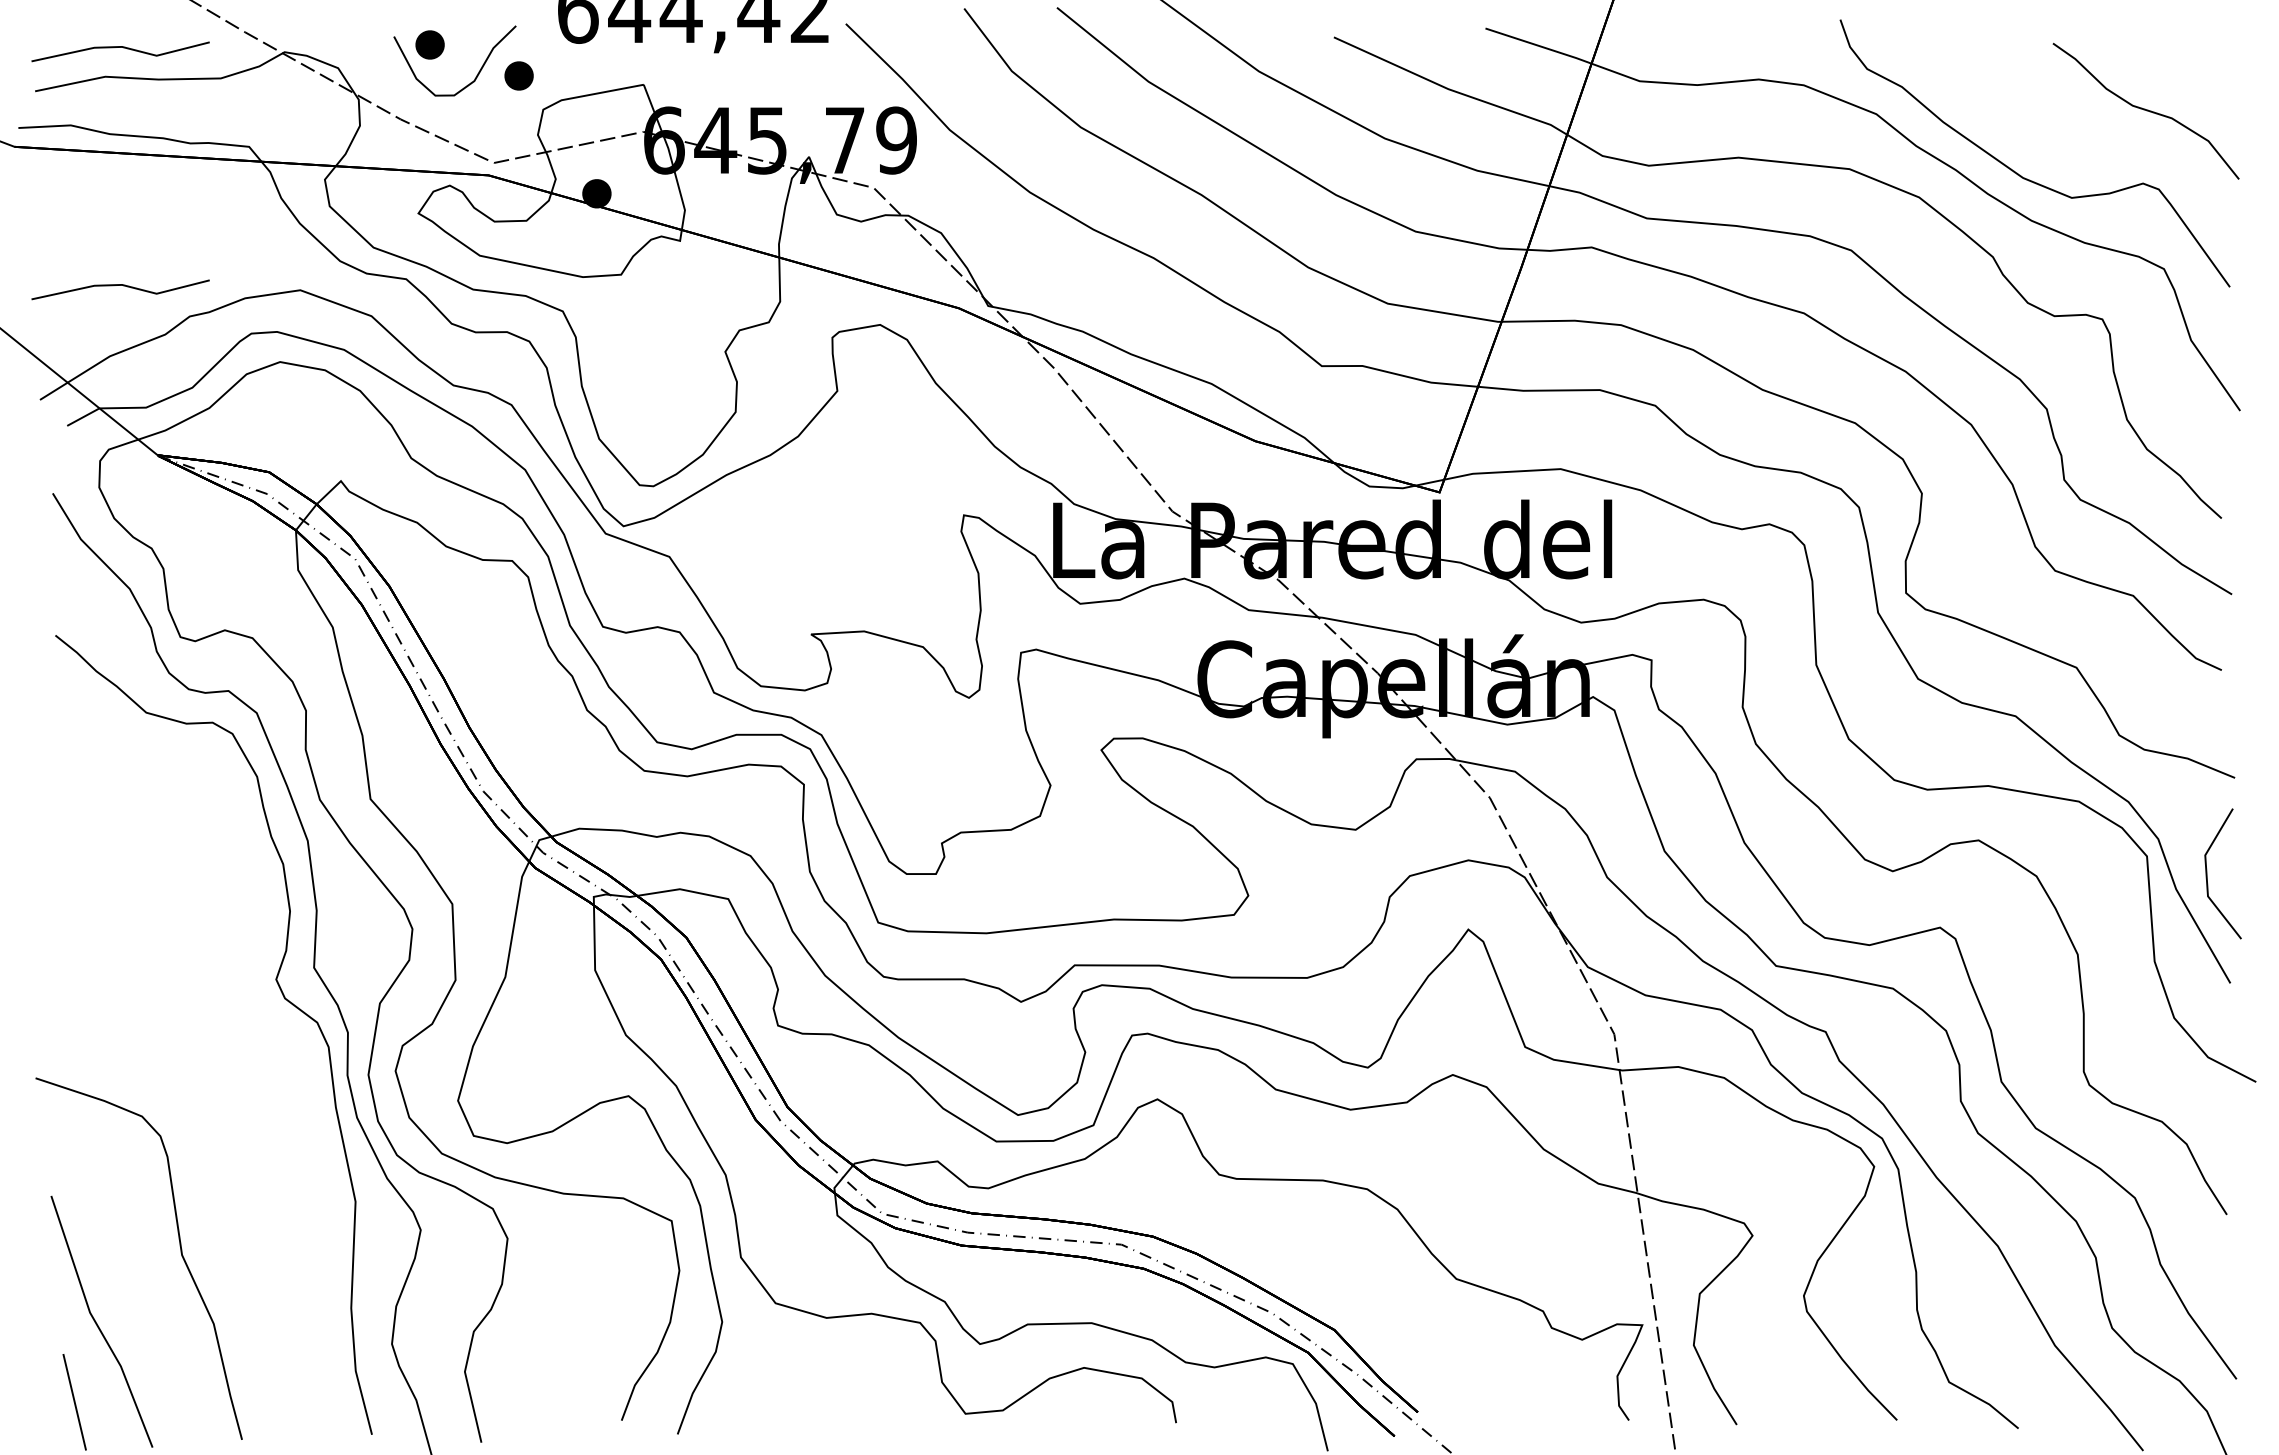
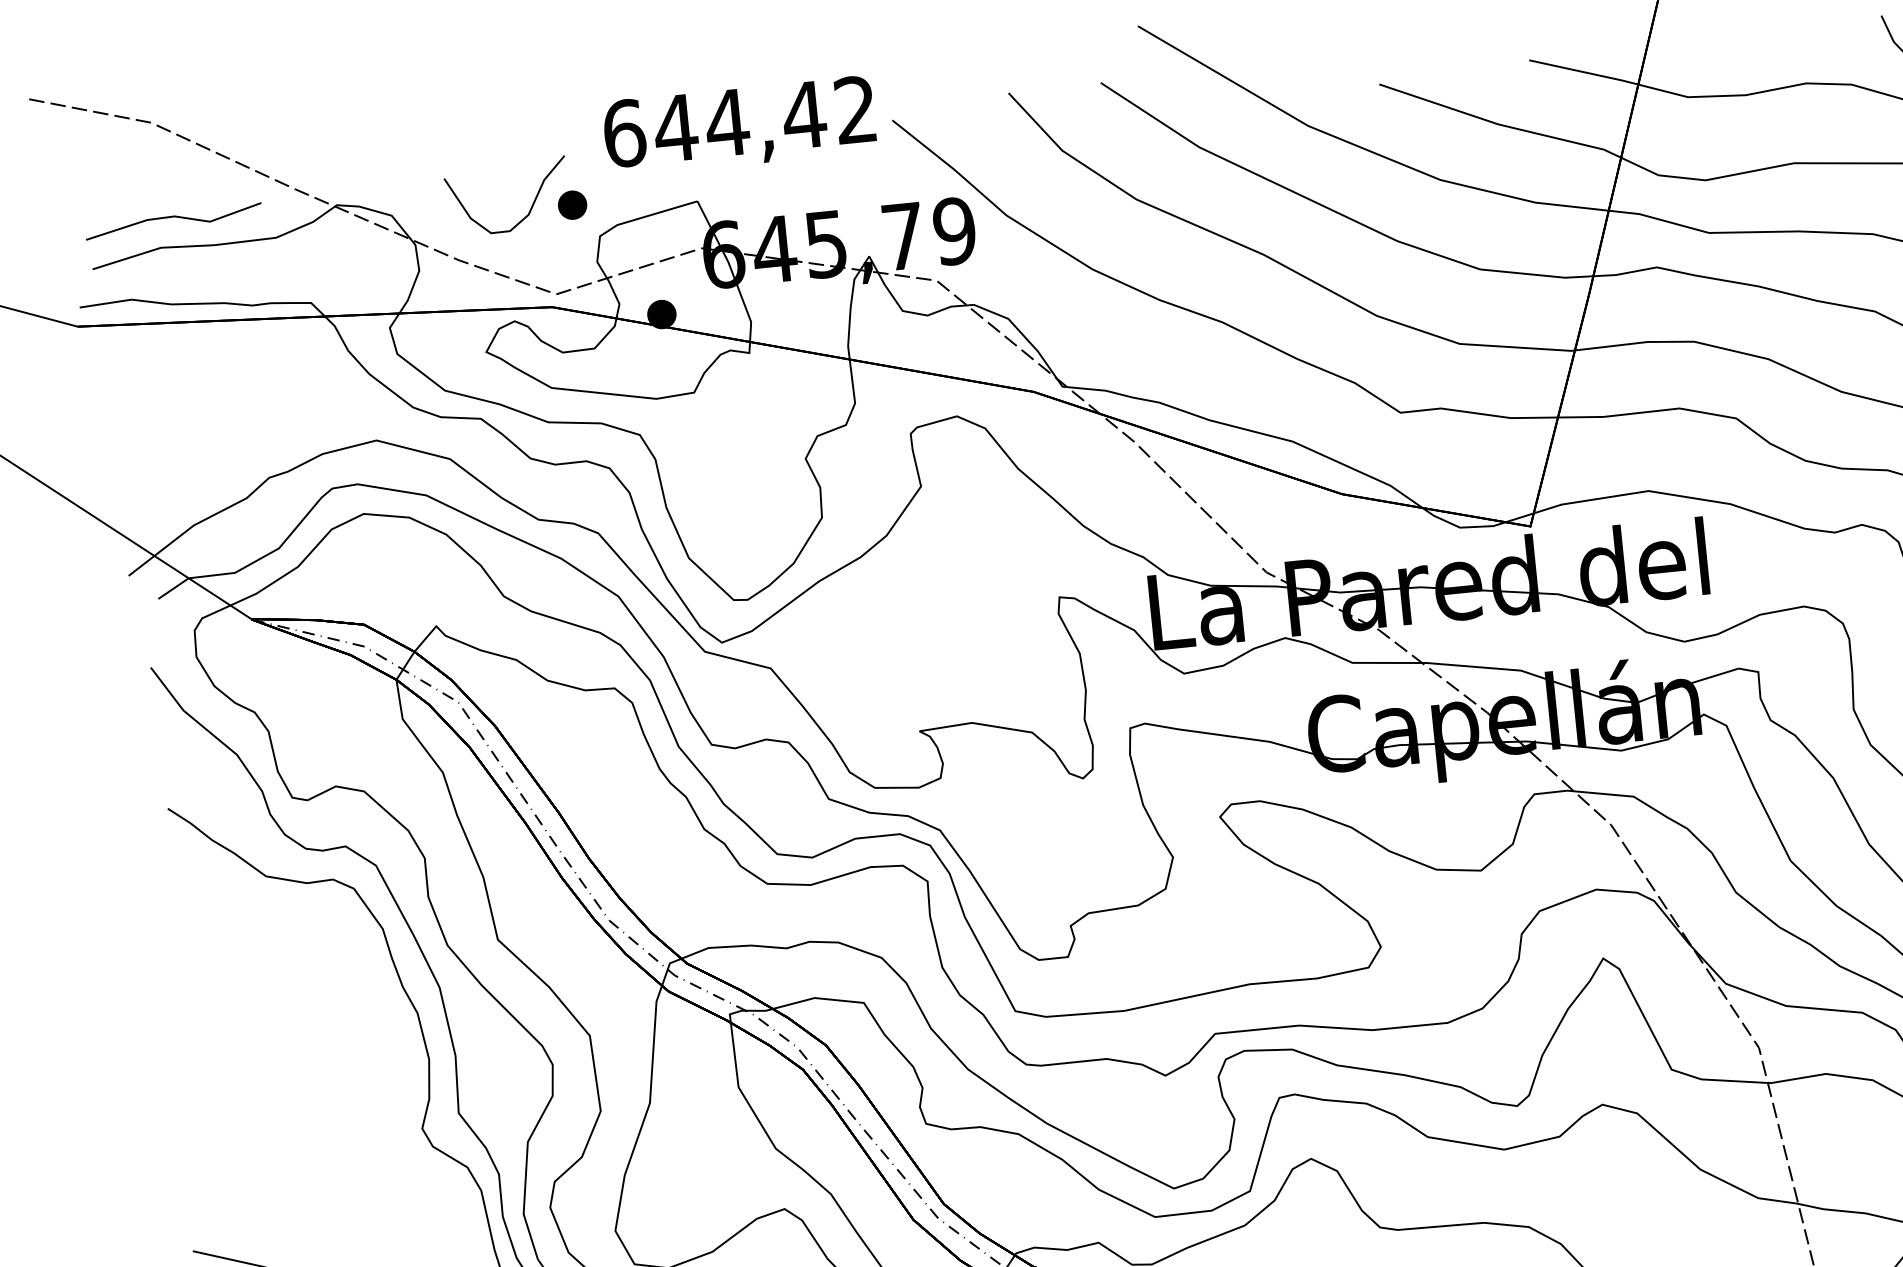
part: (429, 44) -> (480, 182), removed
line: (120, 285) -> (197, 453), removed

